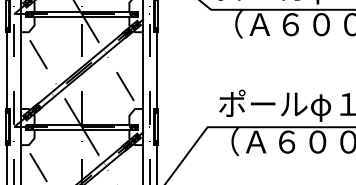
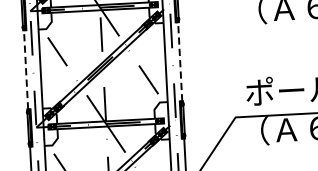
line: (7, 70) -> (26, 69), solid -> dashed
line: (156, 70) -> (179, 61), solid -> dashed

